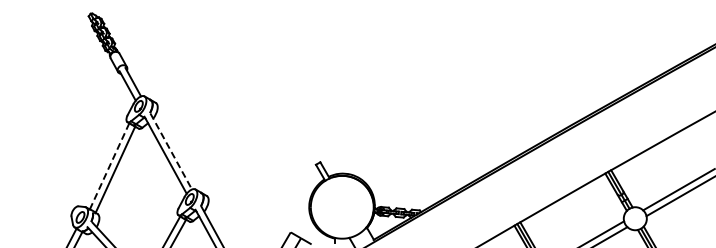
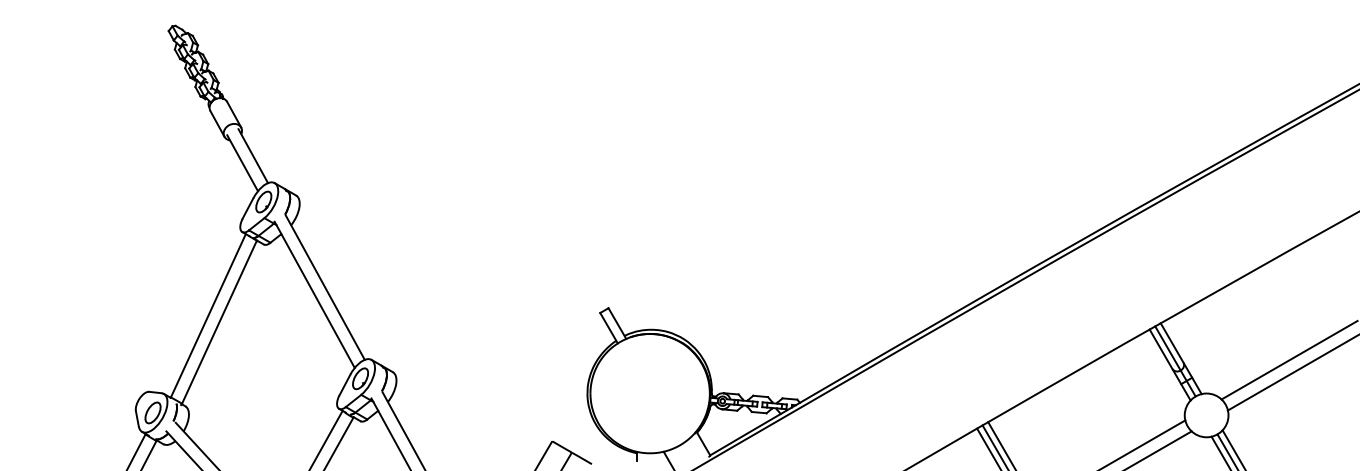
line: (171, 151) -> (325, 287), dashed -> solid
line: (109, 166) -> (208, 316), dashed -> solid

